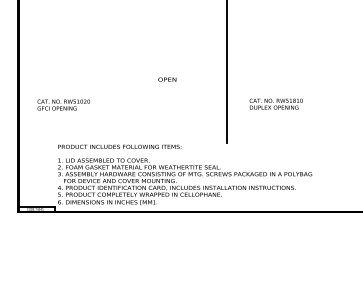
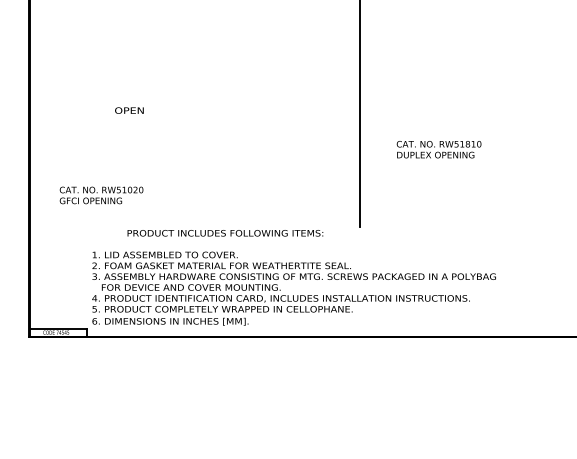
text: (167, 79) -> (129, 110), moved
text: (275, 103) -> (437, 148), moved
text: (63, 104) -> (101, 194), moved
text: (119, 146) -> (224, 232), moved

